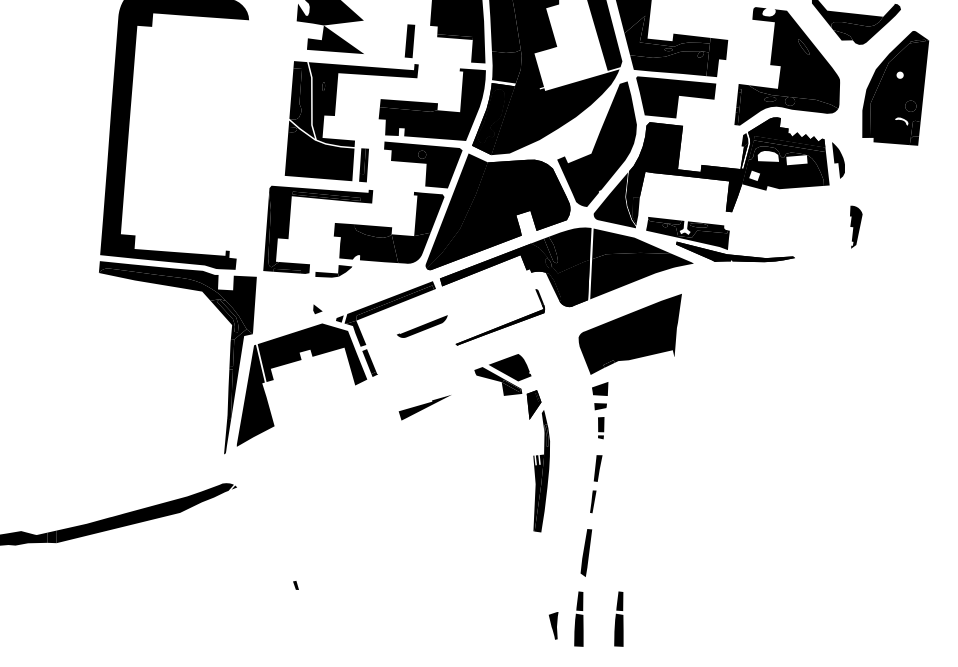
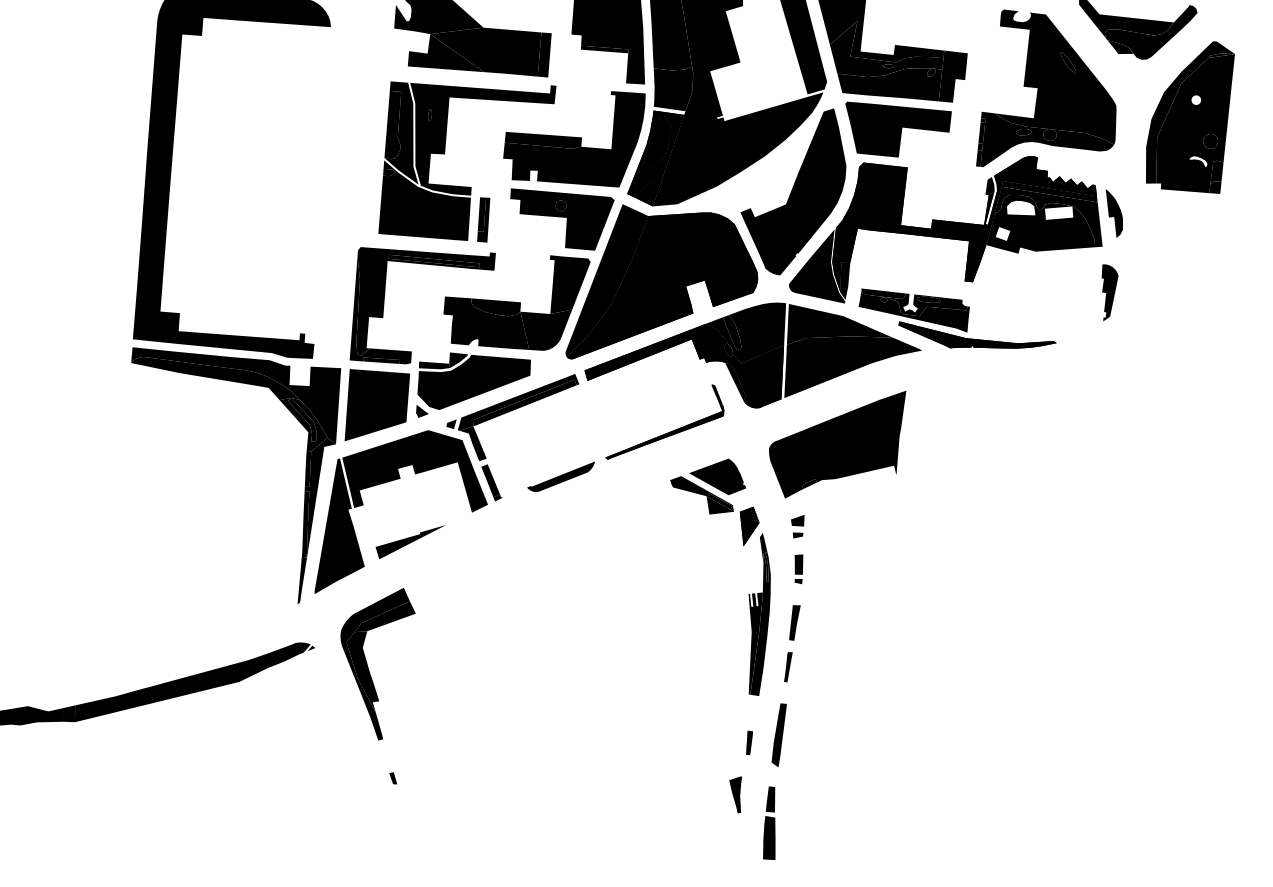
fill: (365, 38) -> (485, 51), added
part: (856, 226) -> (1110, 291), moved
fill: (356, 287) -> (473, 382), added
fill: (283, 304) -> (376, 404), added
part: (422, 326) -> (561, 476), moved
part: (600, 395) -> (798, 525), size x0.62
part: (424, 407) -> (409, 541), moved
part: (533, 455) -> (748, 593), moved
part: (277, 501) -> (368, 666), added
fill: (563, 558) -> (748, 742), added
part: (618, 618) -> (821, 822), removed
part: (553, 625) -> (735, 794), moved

